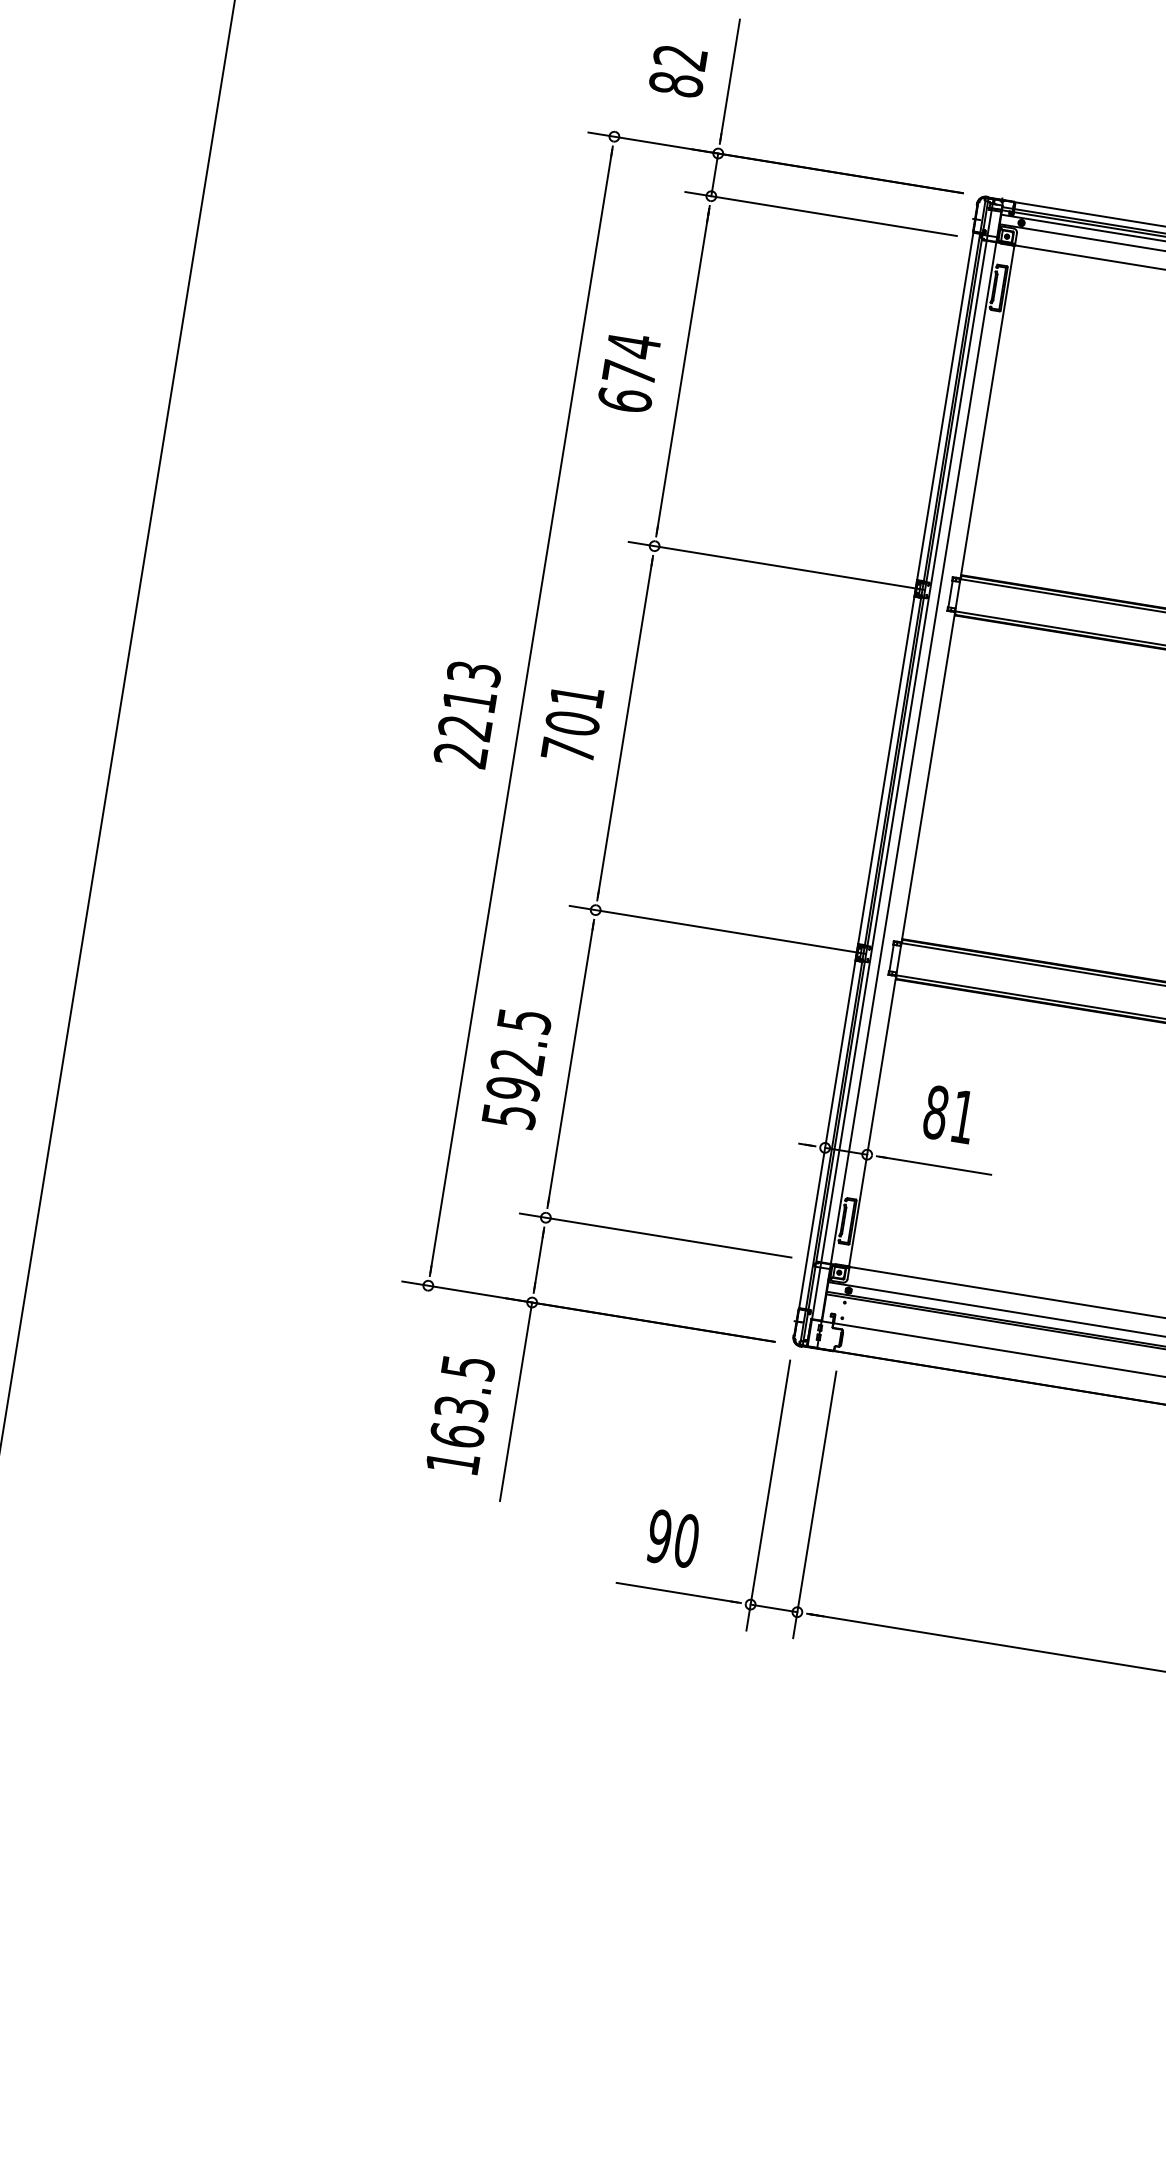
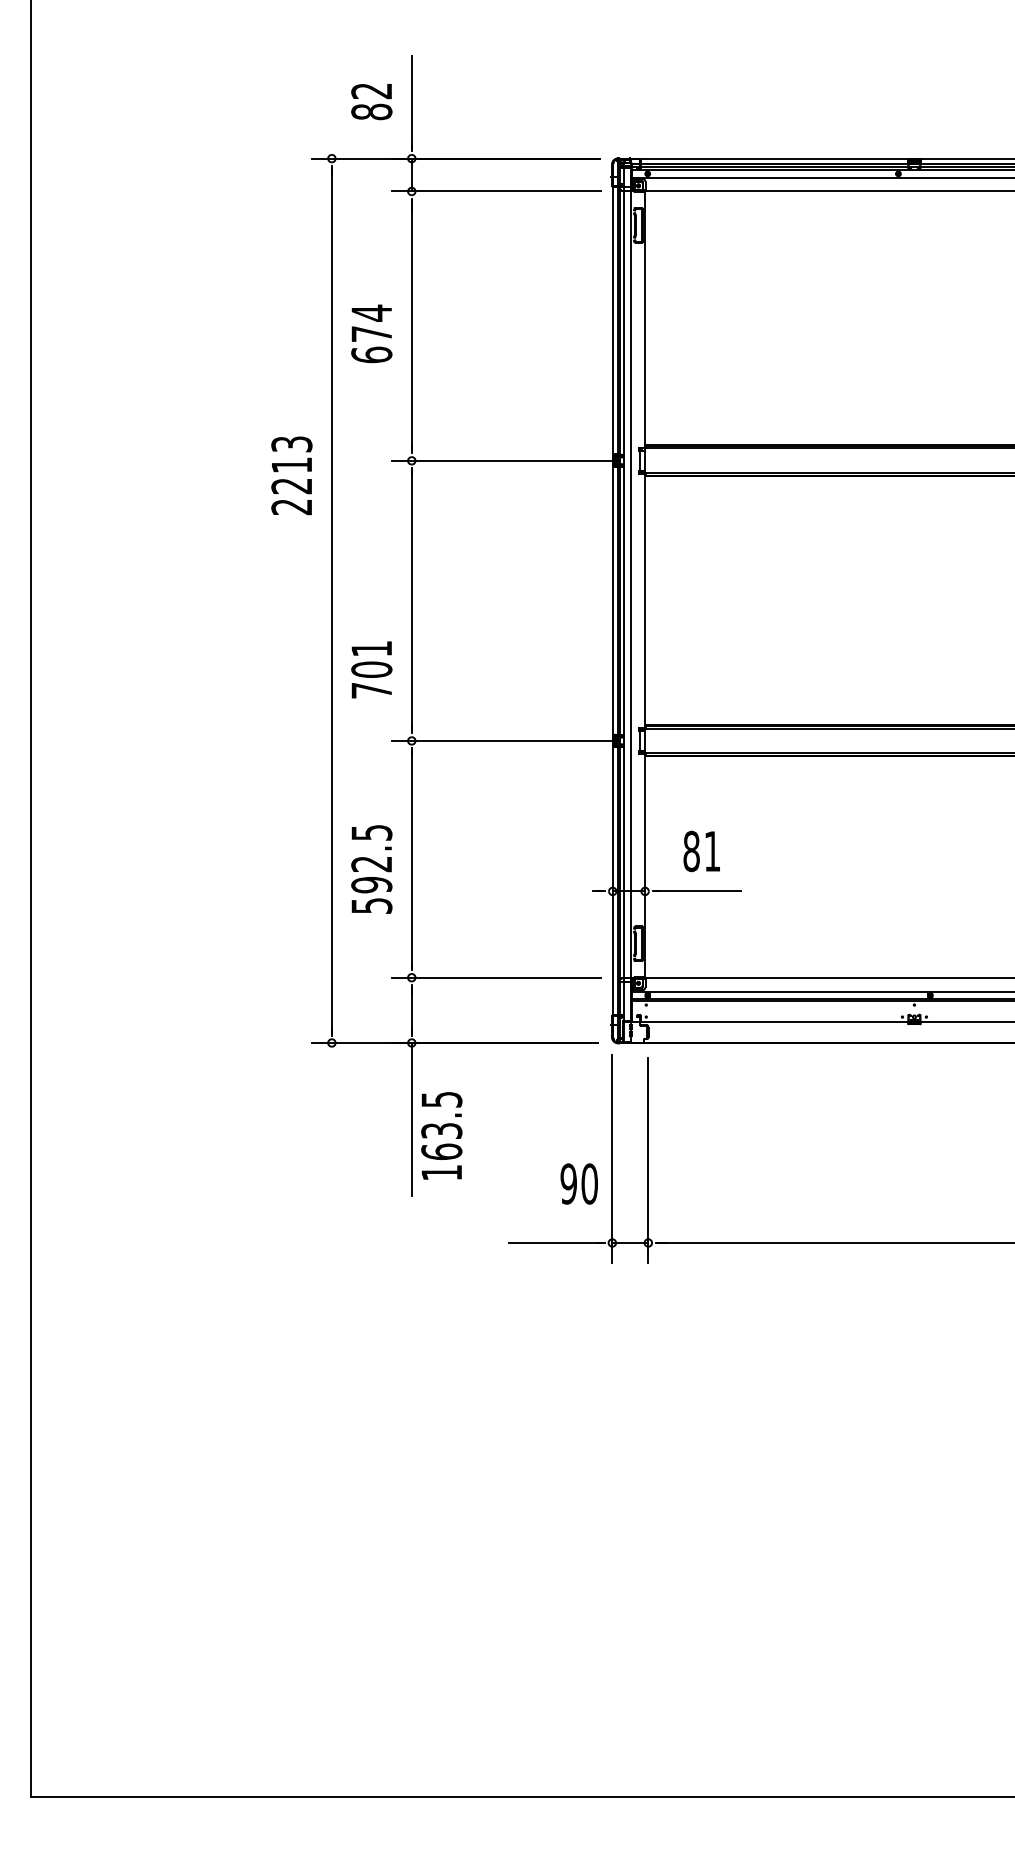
text: (467, 714) -> (291, 475), moved
text: (572, 723) -> (371, 669), moved
text: (460, 1414) -> (441, 1135), moved
text: (672, 1537) -> (578, 1183), moved

